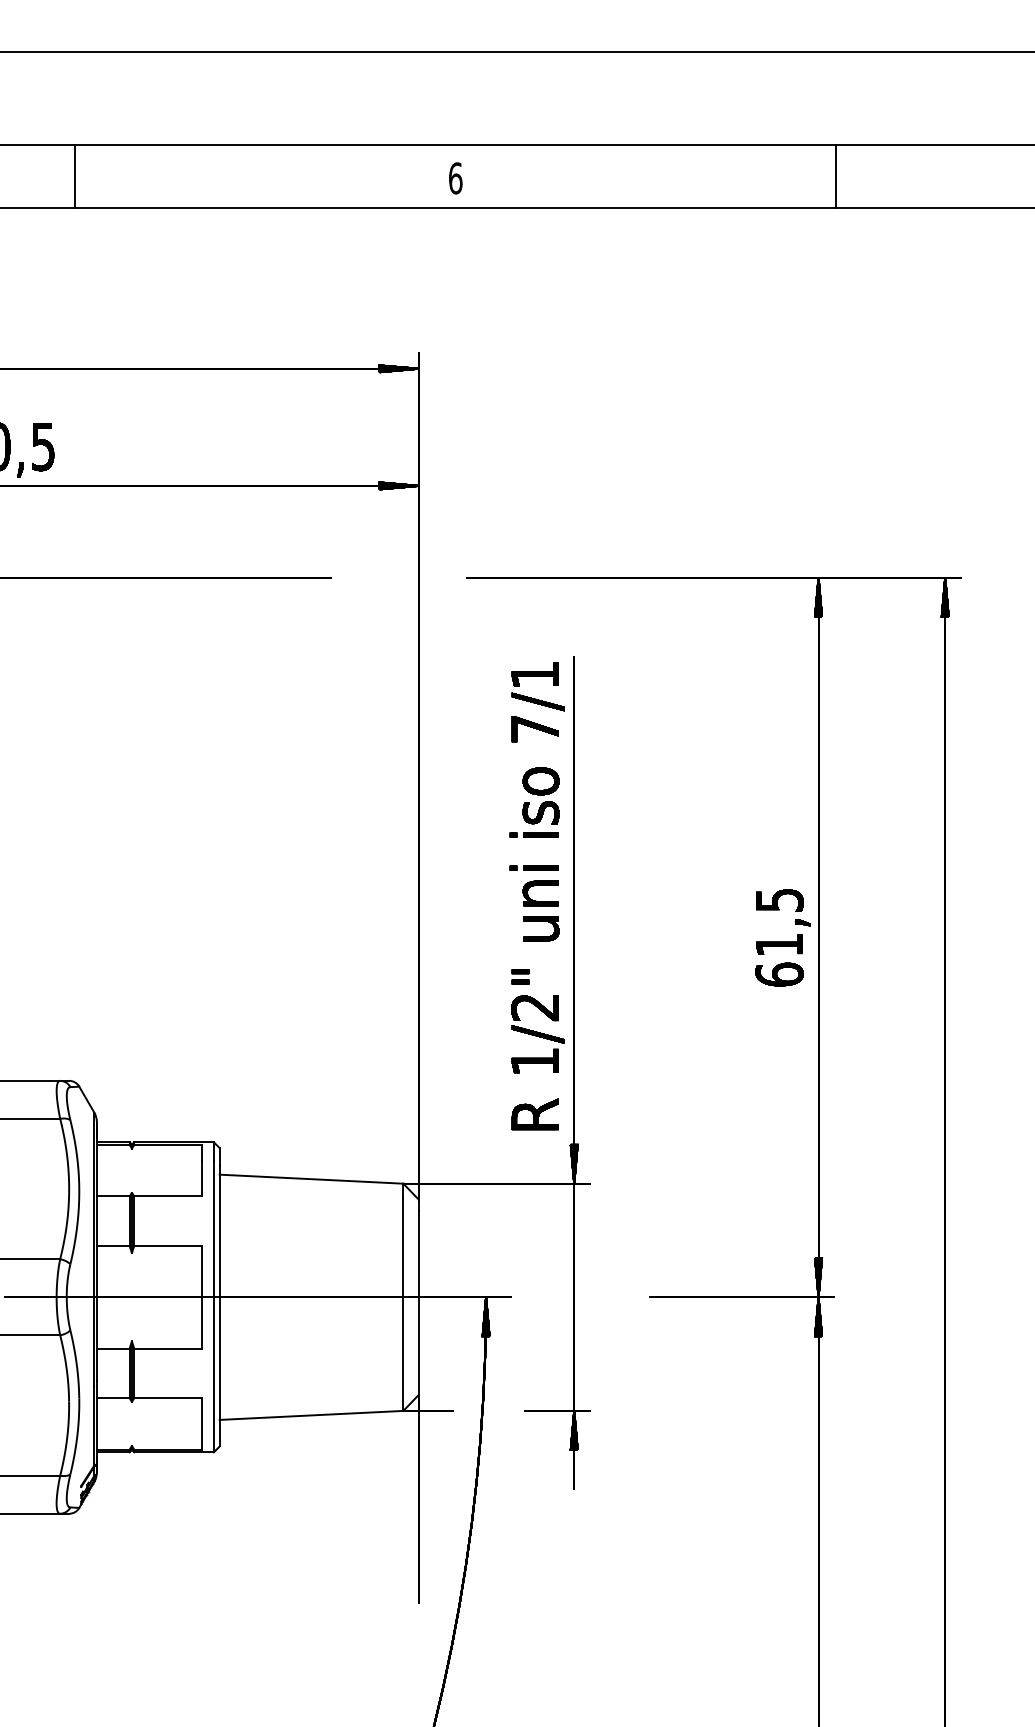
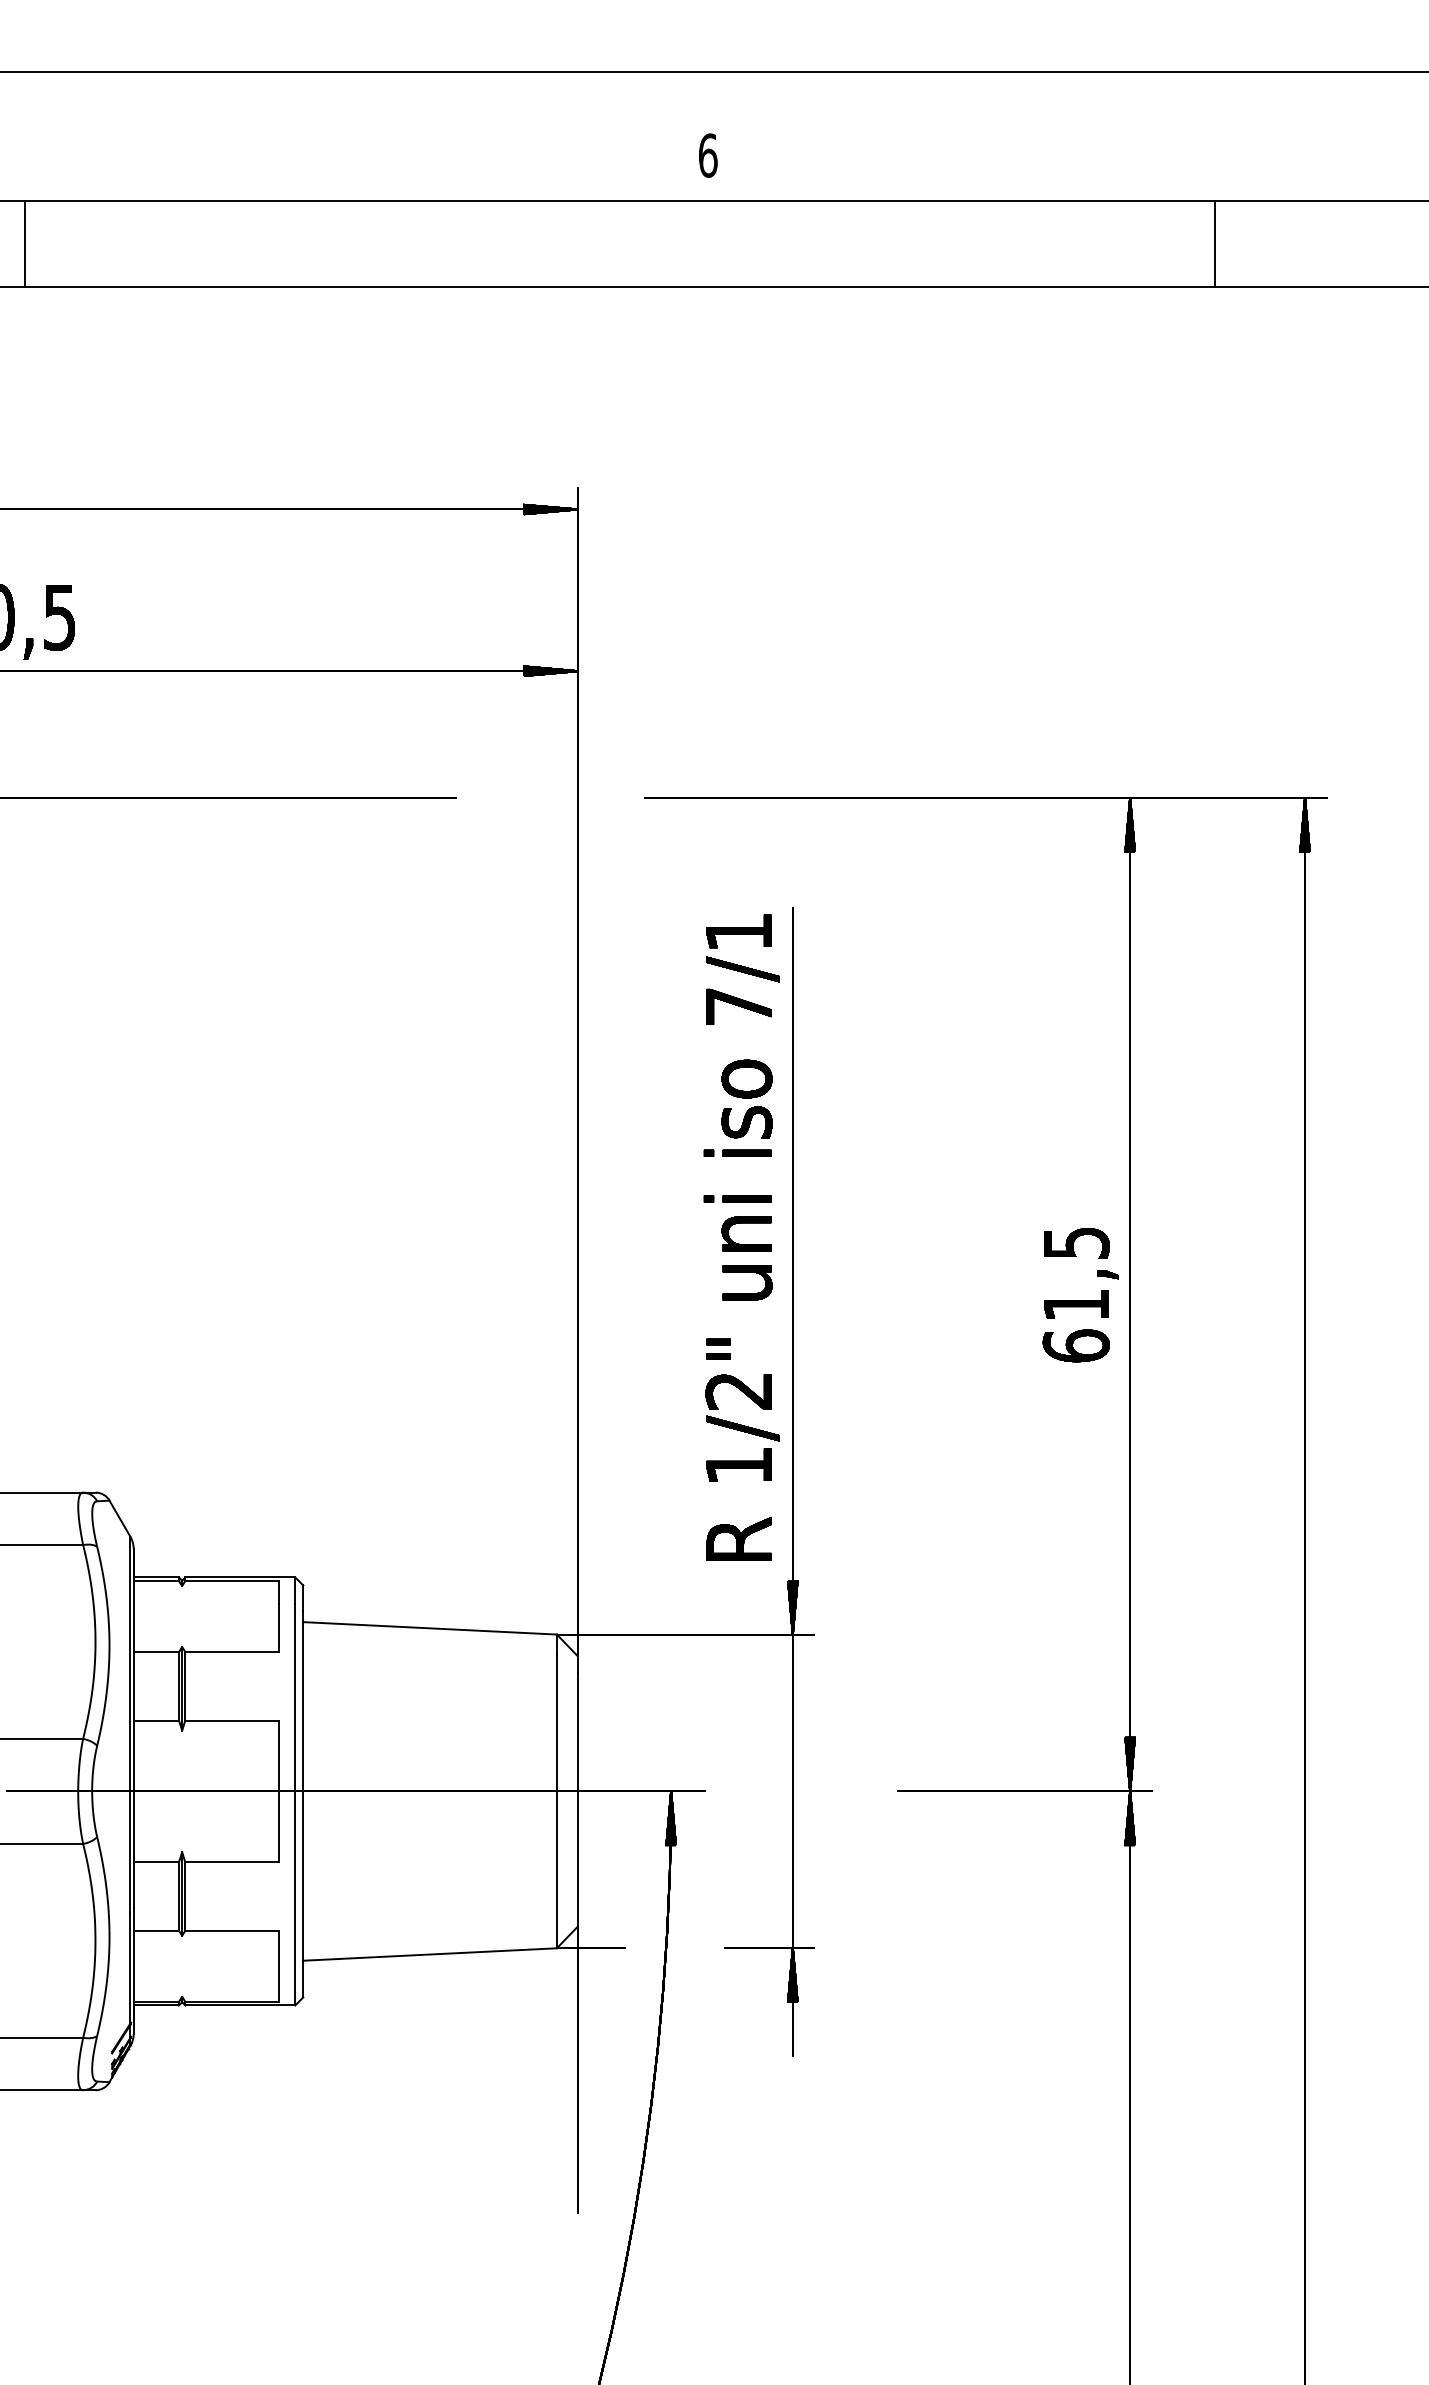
line: (74, 176) -> (24, 243), moved
line: (835, 176) -> (1214, 243), moved
text: (455, 178) -> (708, 155), moved

